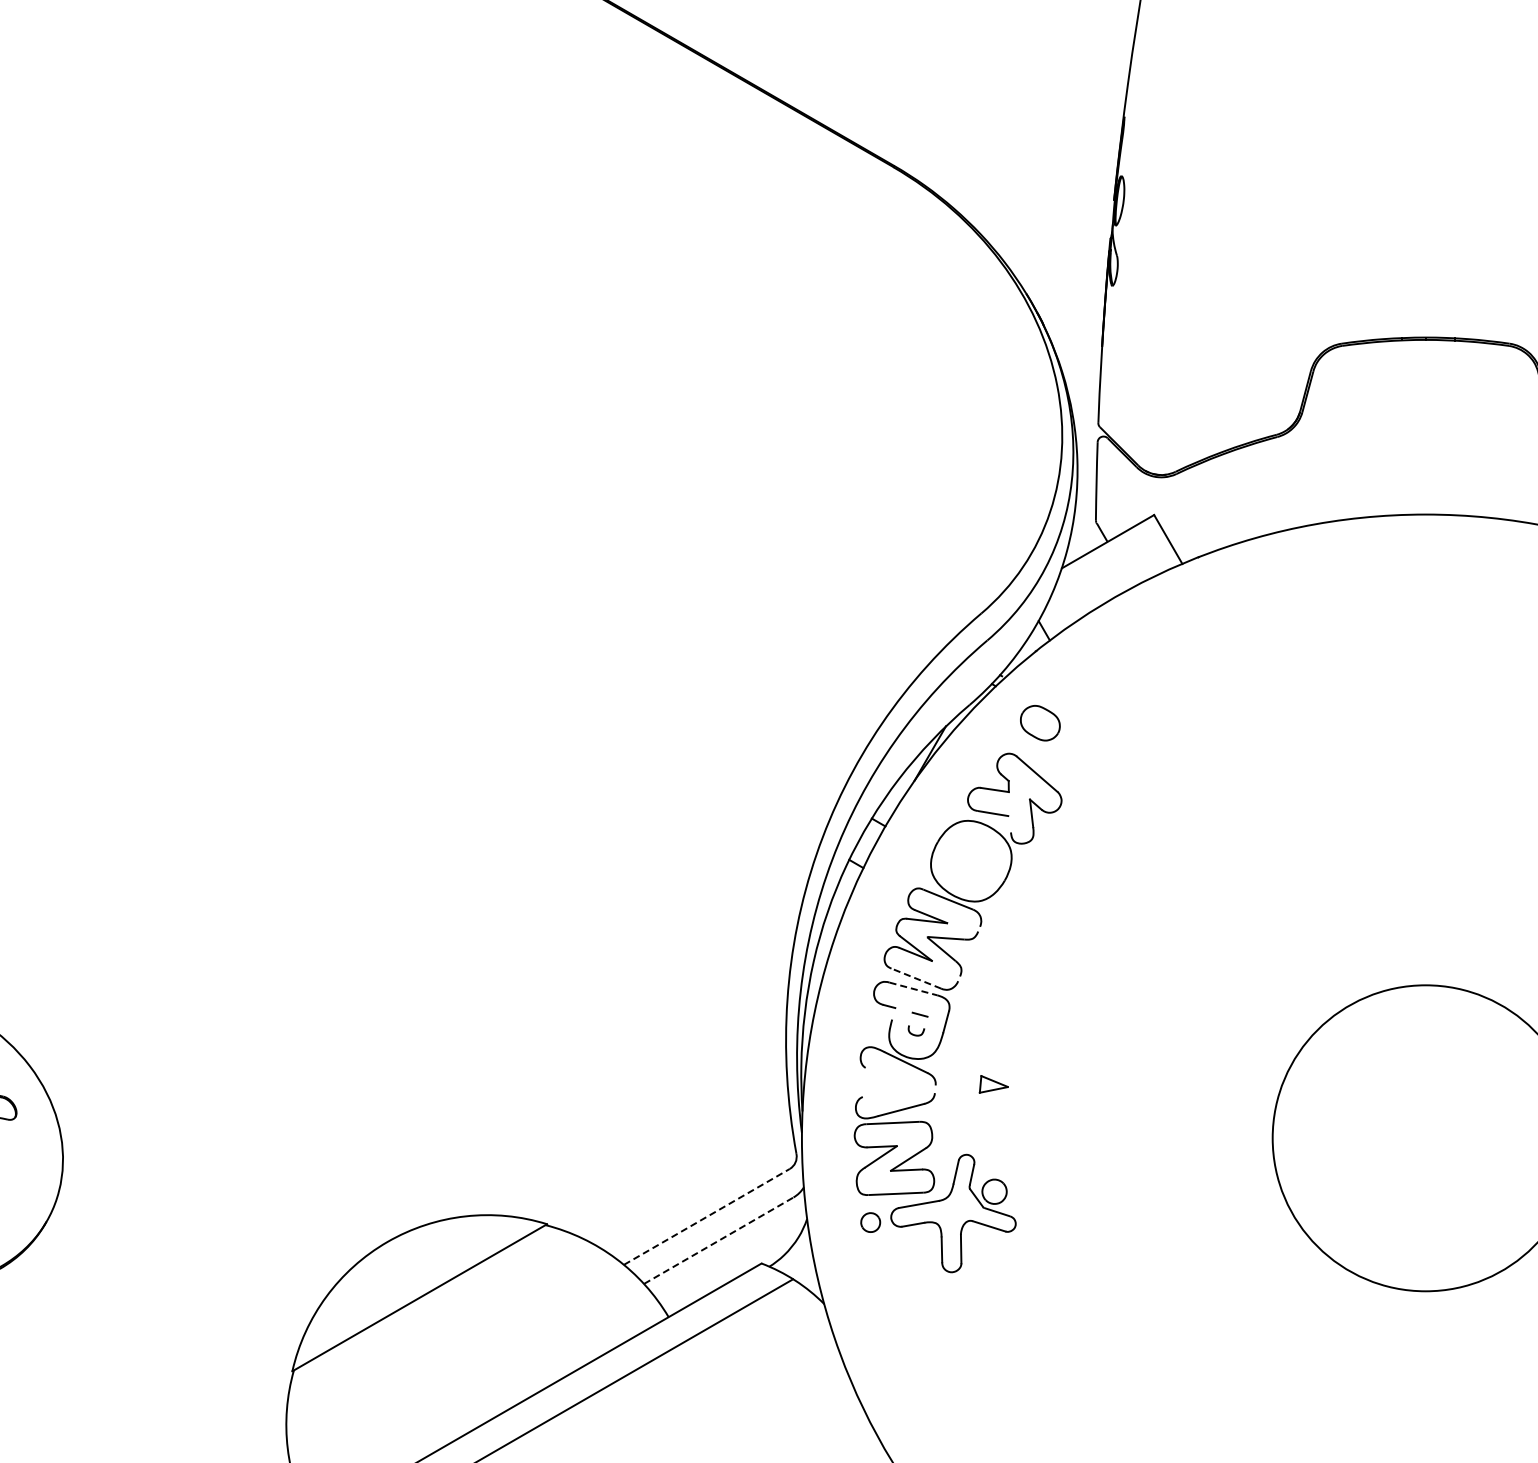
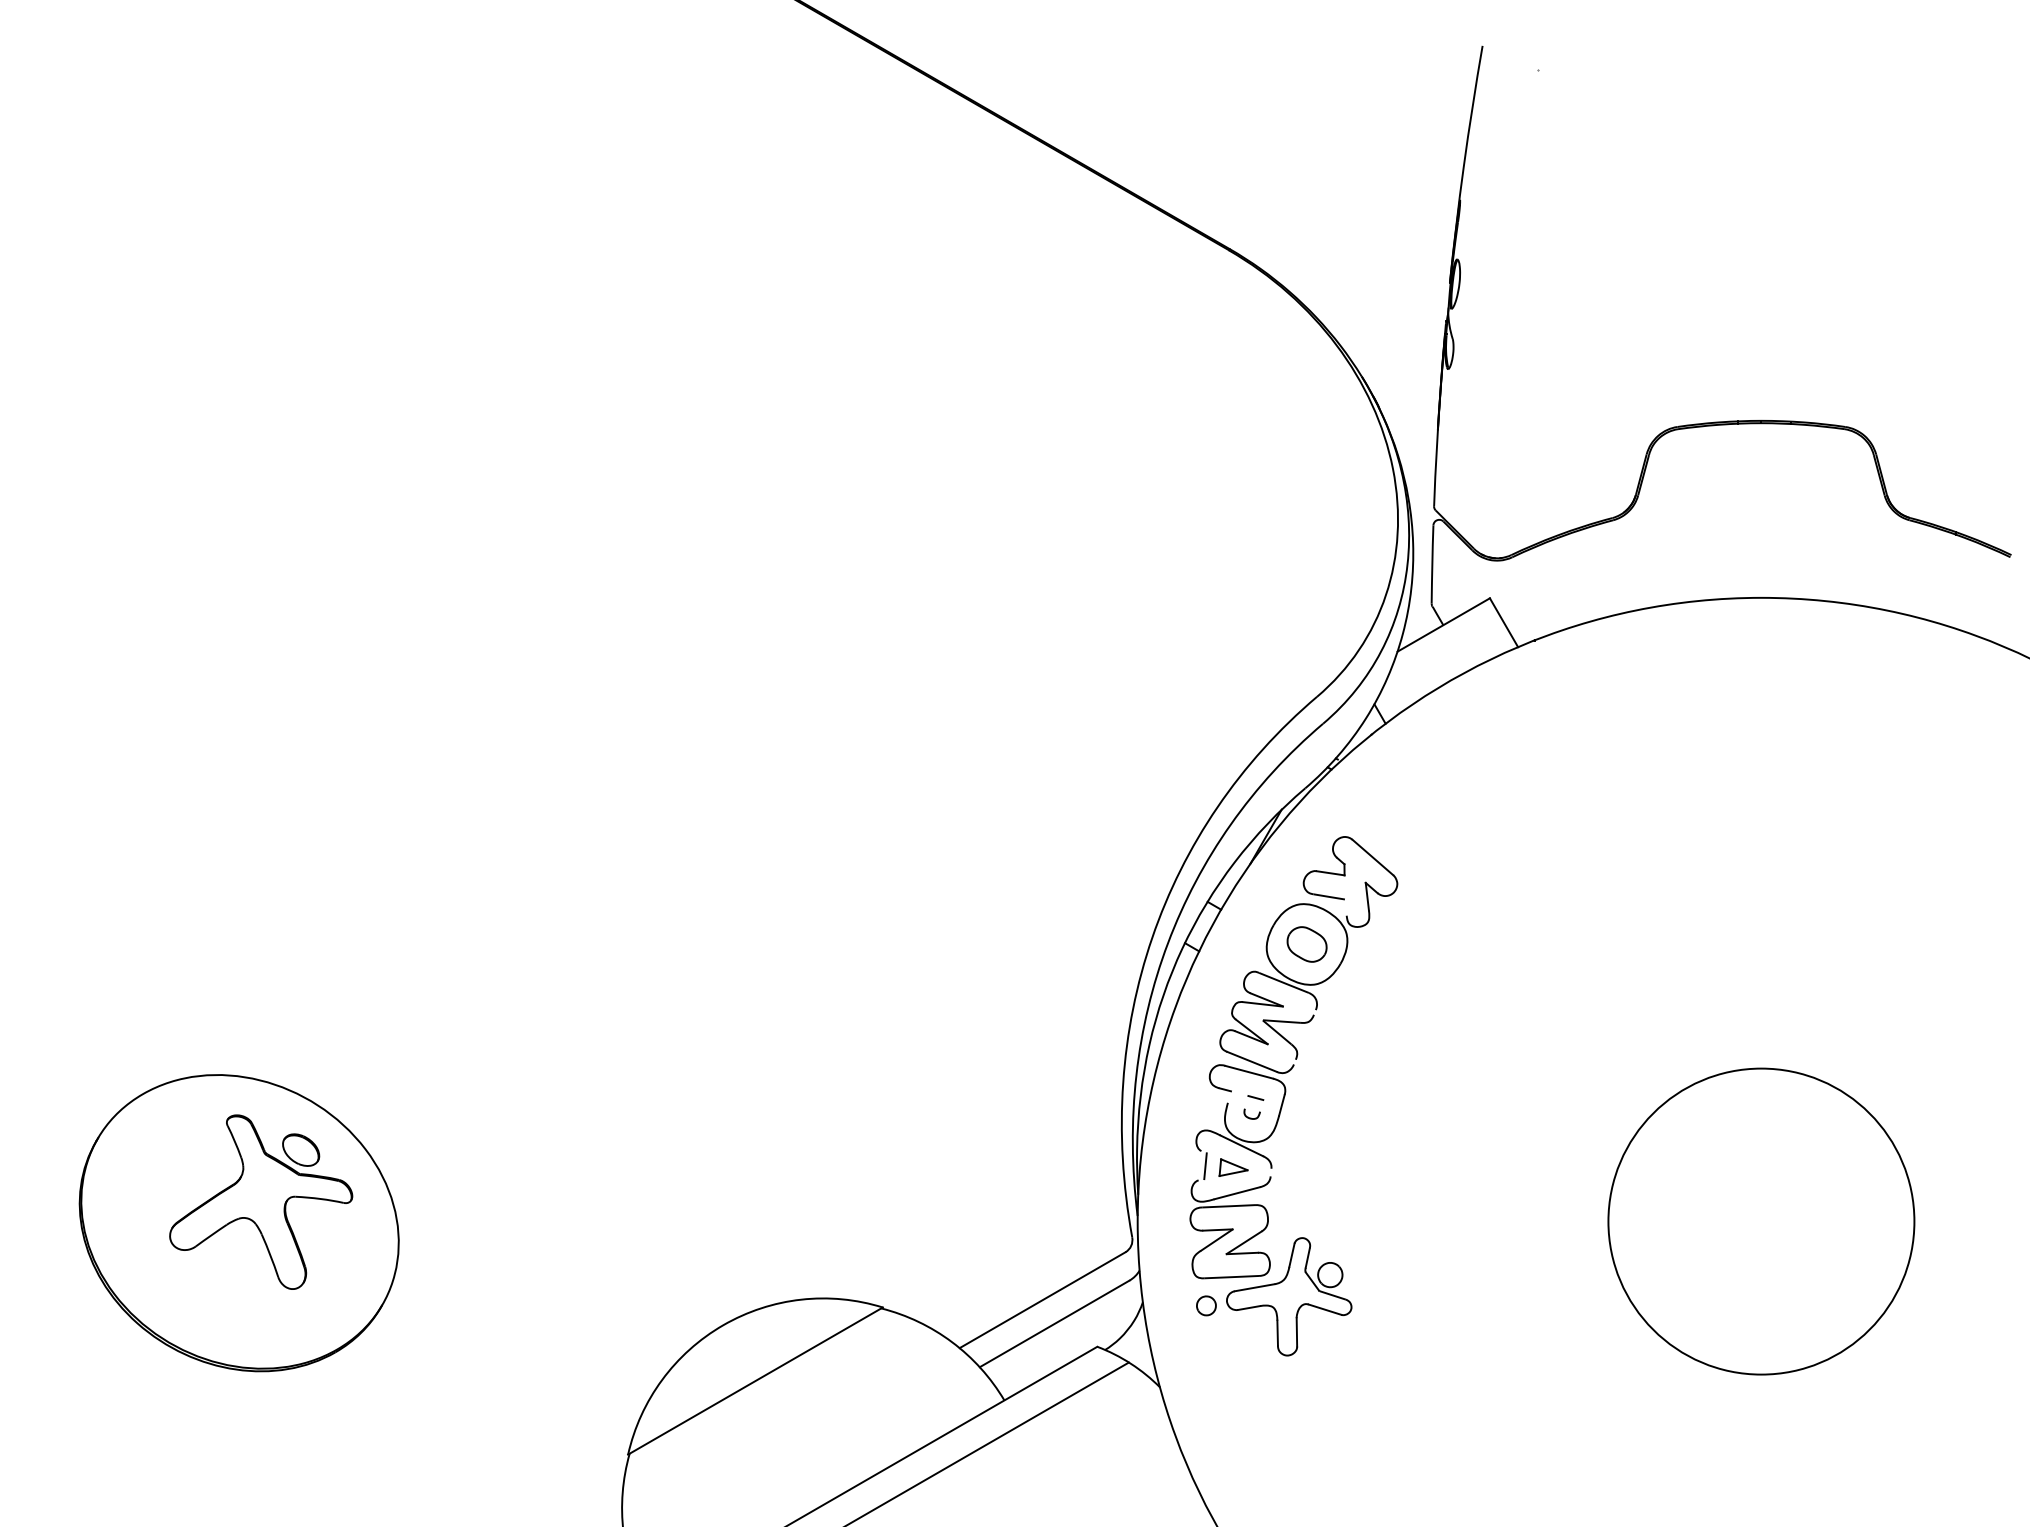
part: (1039, 723) -> (1306, 944), moved
line: (916, 978) -> (1252, 1061), dashed -> solid
line: (913, 989) -> (1249, 1072), dashed -> solid
line: (869, 1083) -> (1205, 1166), added
part: (993, 1084) -> (1233, 1167), moved
line: (706, 1217) -> (1042, 1300), dashed -> solid
line: (718, 1240) -> (1054, 1323), dashed -> solid

